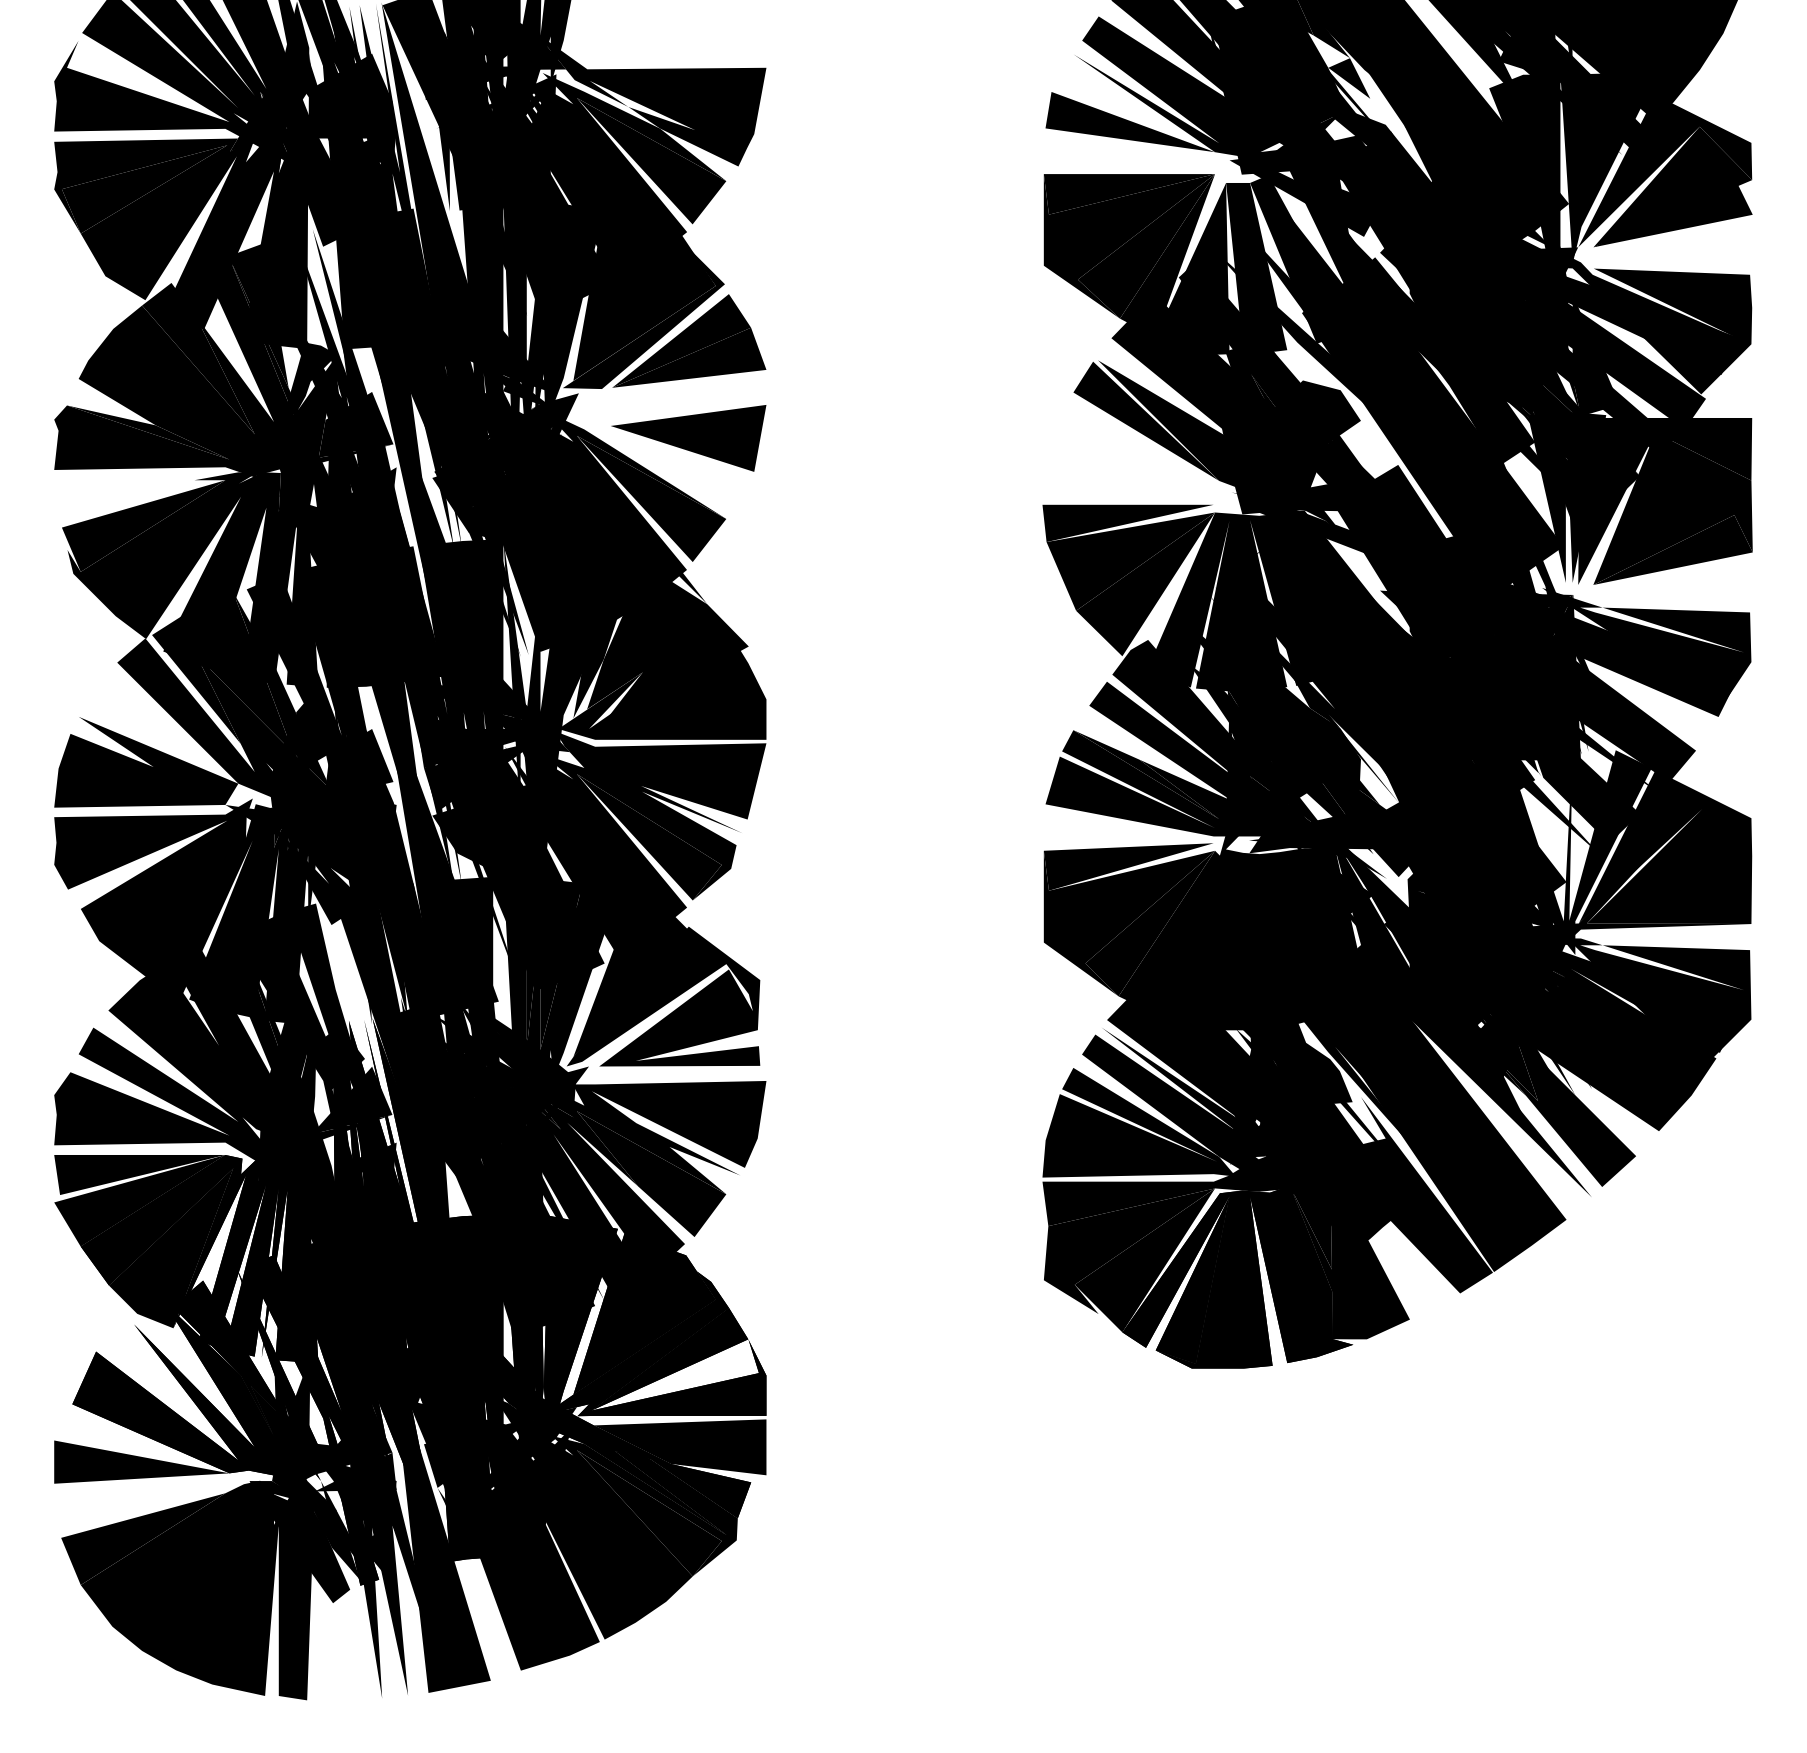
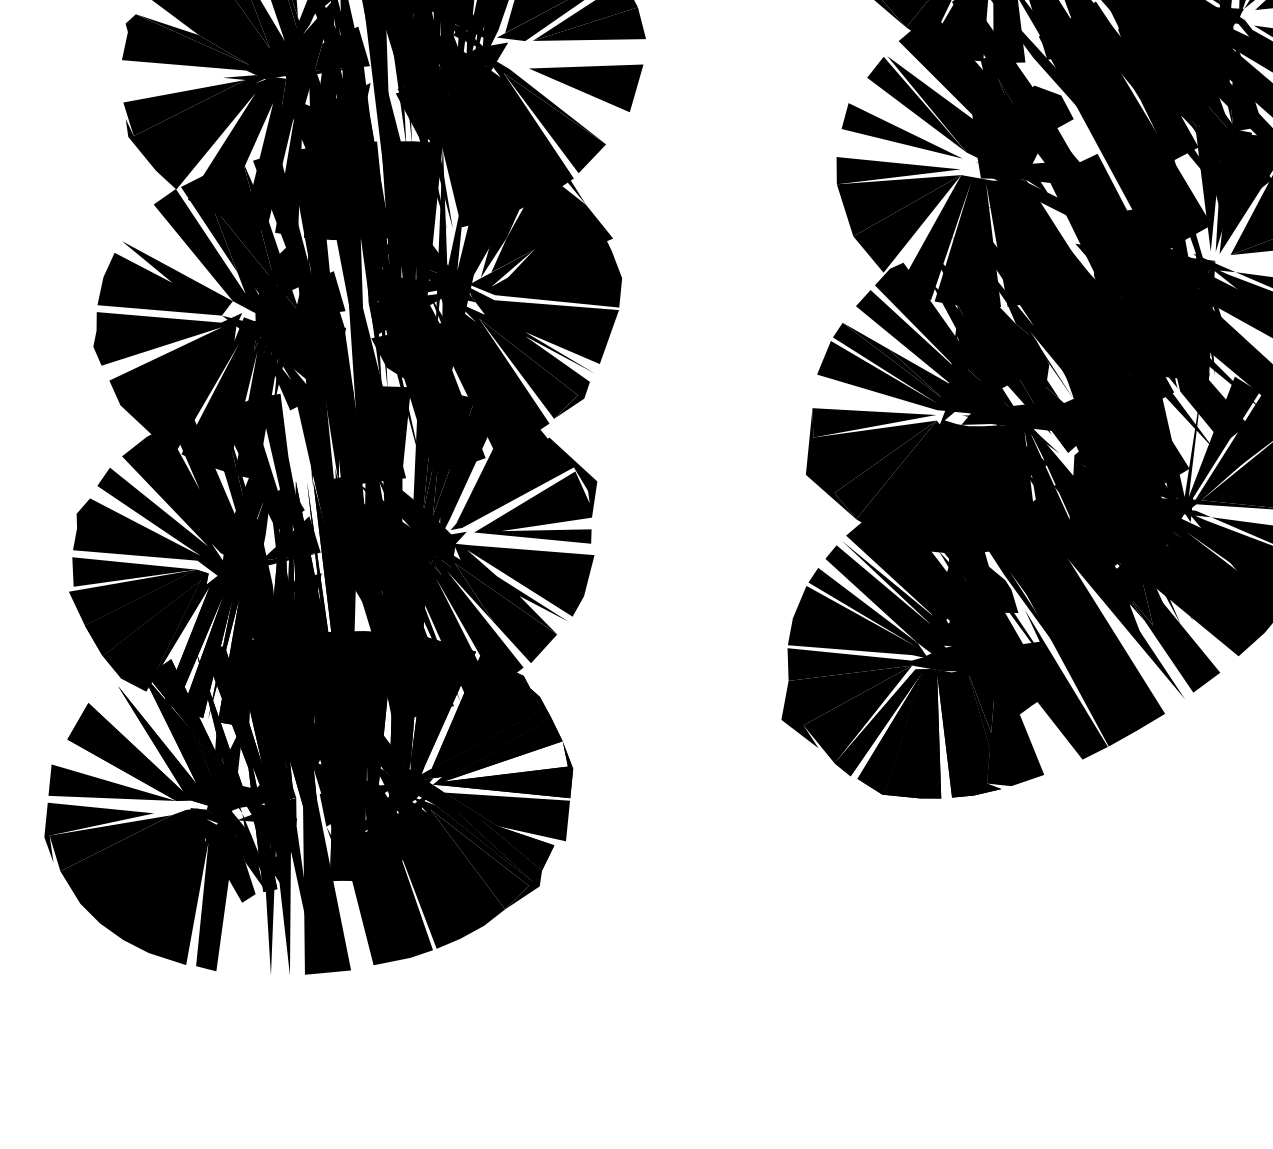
part: (1129, 459) -> (903, 130), added
fill: (127, 1533) -> (98, 837), added

